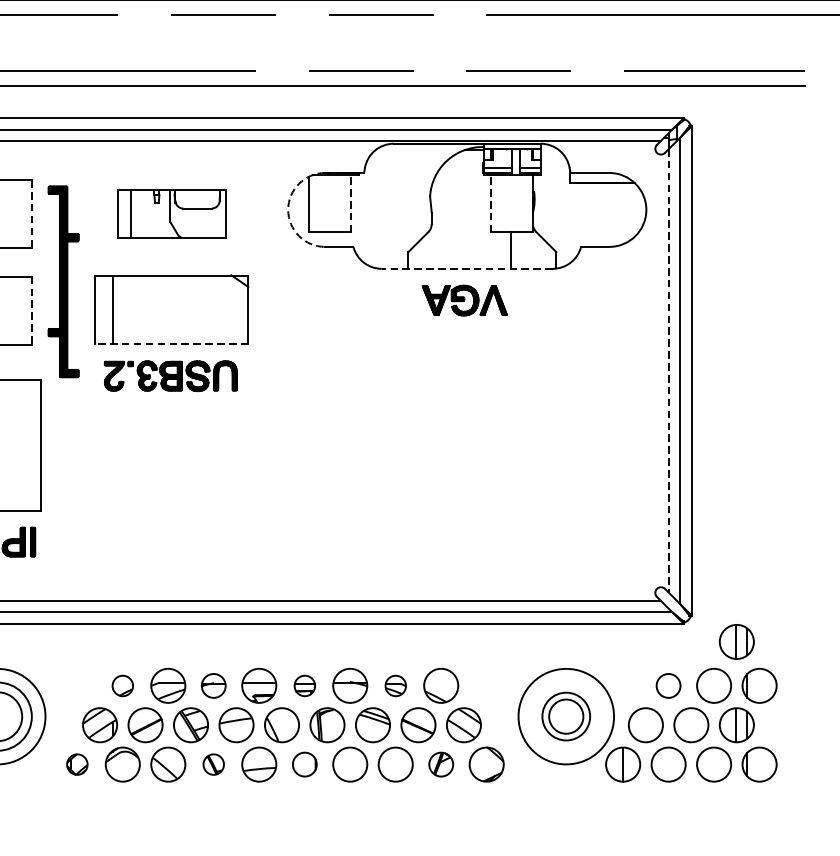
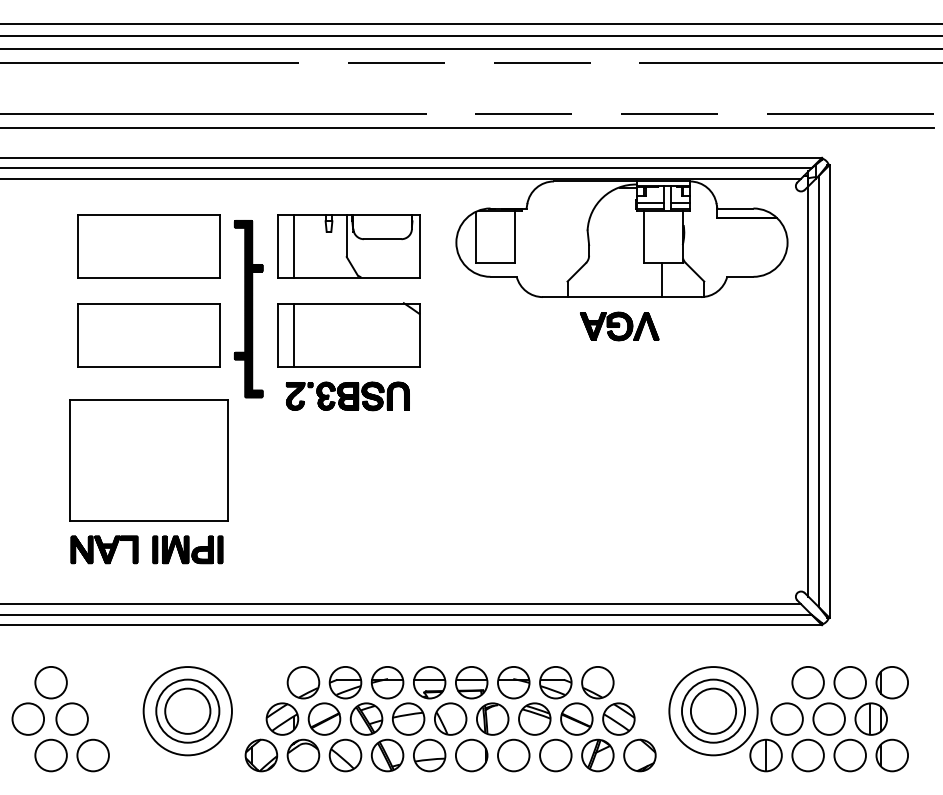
line: (351, 203) -> (514, 236), dashed -> solid
line: (491, 203) -> (644, 236), dashed -> solid
arc: (288, 209) -> (456, 242), dashed -> solid
line: (32, 214) -> (219, 246), dashed -> solid
part: (171, 214) -> (348, 246), size x1.43
line: (466, 269) -> (621, 297), dashed -> solid
line: (32, 310) -> (219, 335), dashed -> solid
line: (171, 344) -> (348, 367), dashed -> solid
line: (669, 371) -> (808, 392), dashed -> solid
part: (736, 641) -> (870, 641), removed
part: (122, 685) -> (303, 682), size x1.67
part: (213, 685) -> (387, 682), size x1.43
part: (304, 685) -> (471, 682), size x1.67
part: (395, 685) -> (555, 682), size x1.67
circle: (667, 685) -> (807, 682), size x1.43
part: (566, 715) -> (713, 710), size x1.43
part: (77, 764) -> (261, 755), size x1.67
part: (213, 764) -> (387, 755), size x1.67
part: (304, 764) -> (471, 755), size x1.43
part: (440, 764) -> (597, 755), size x1.43

